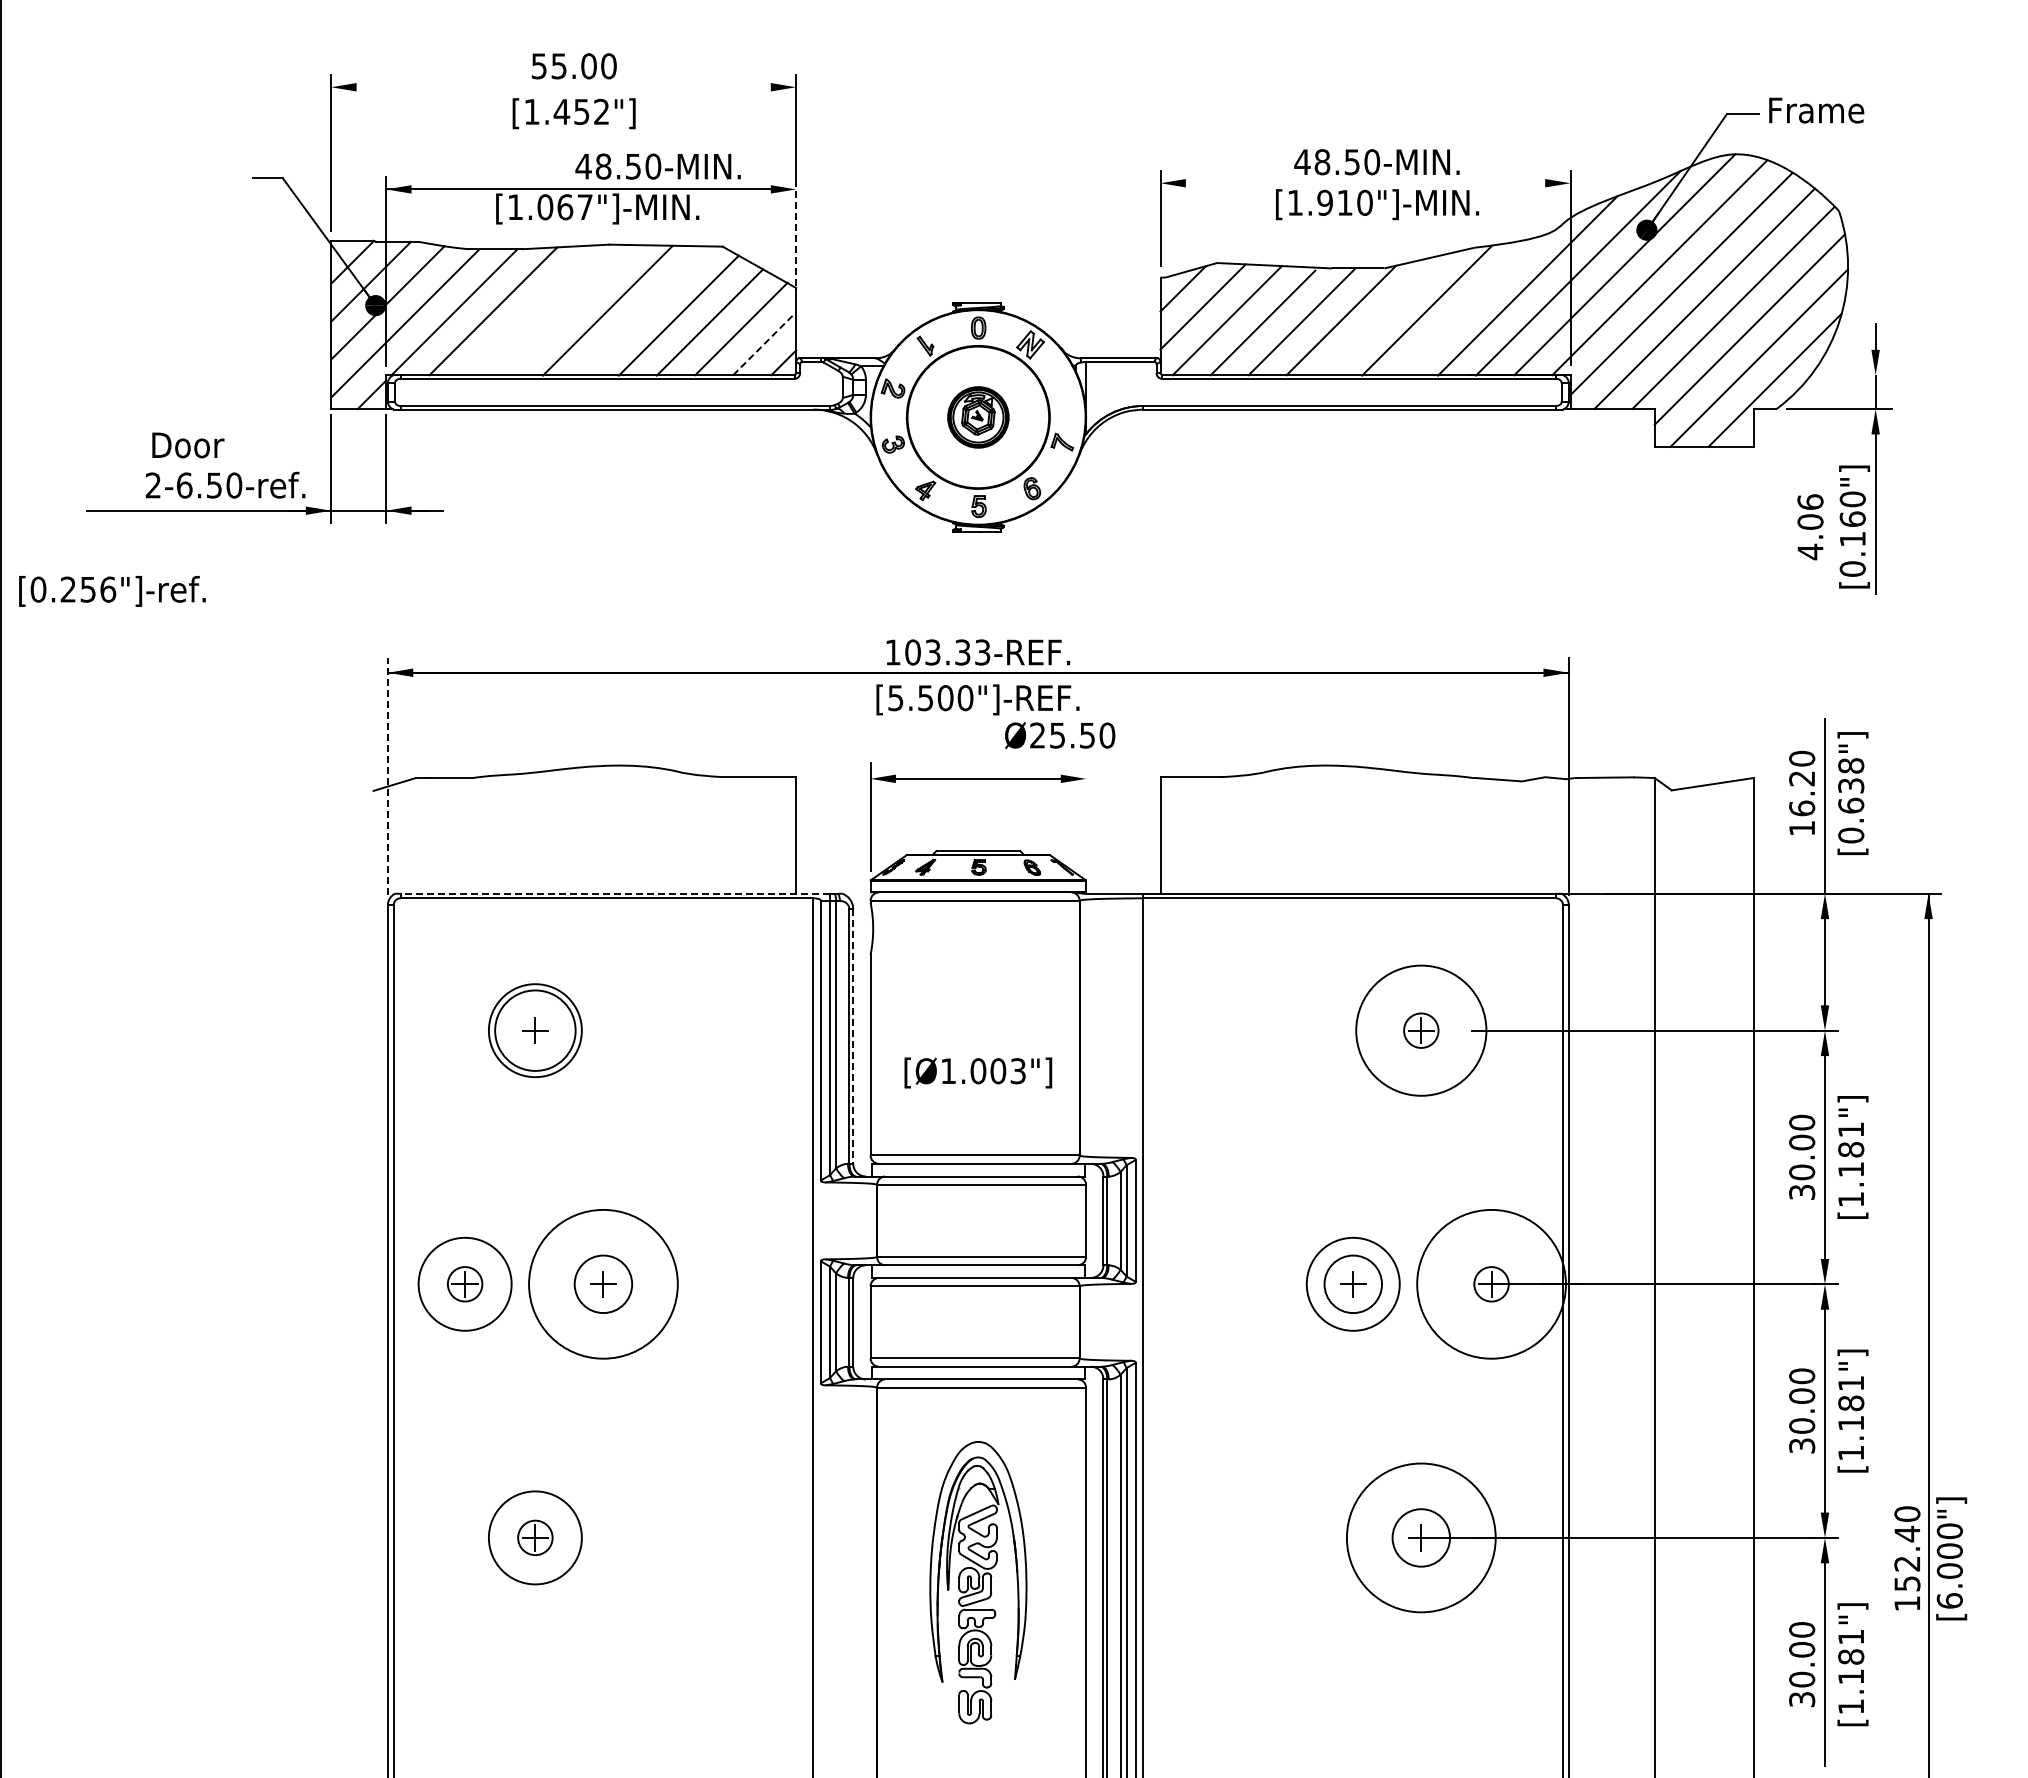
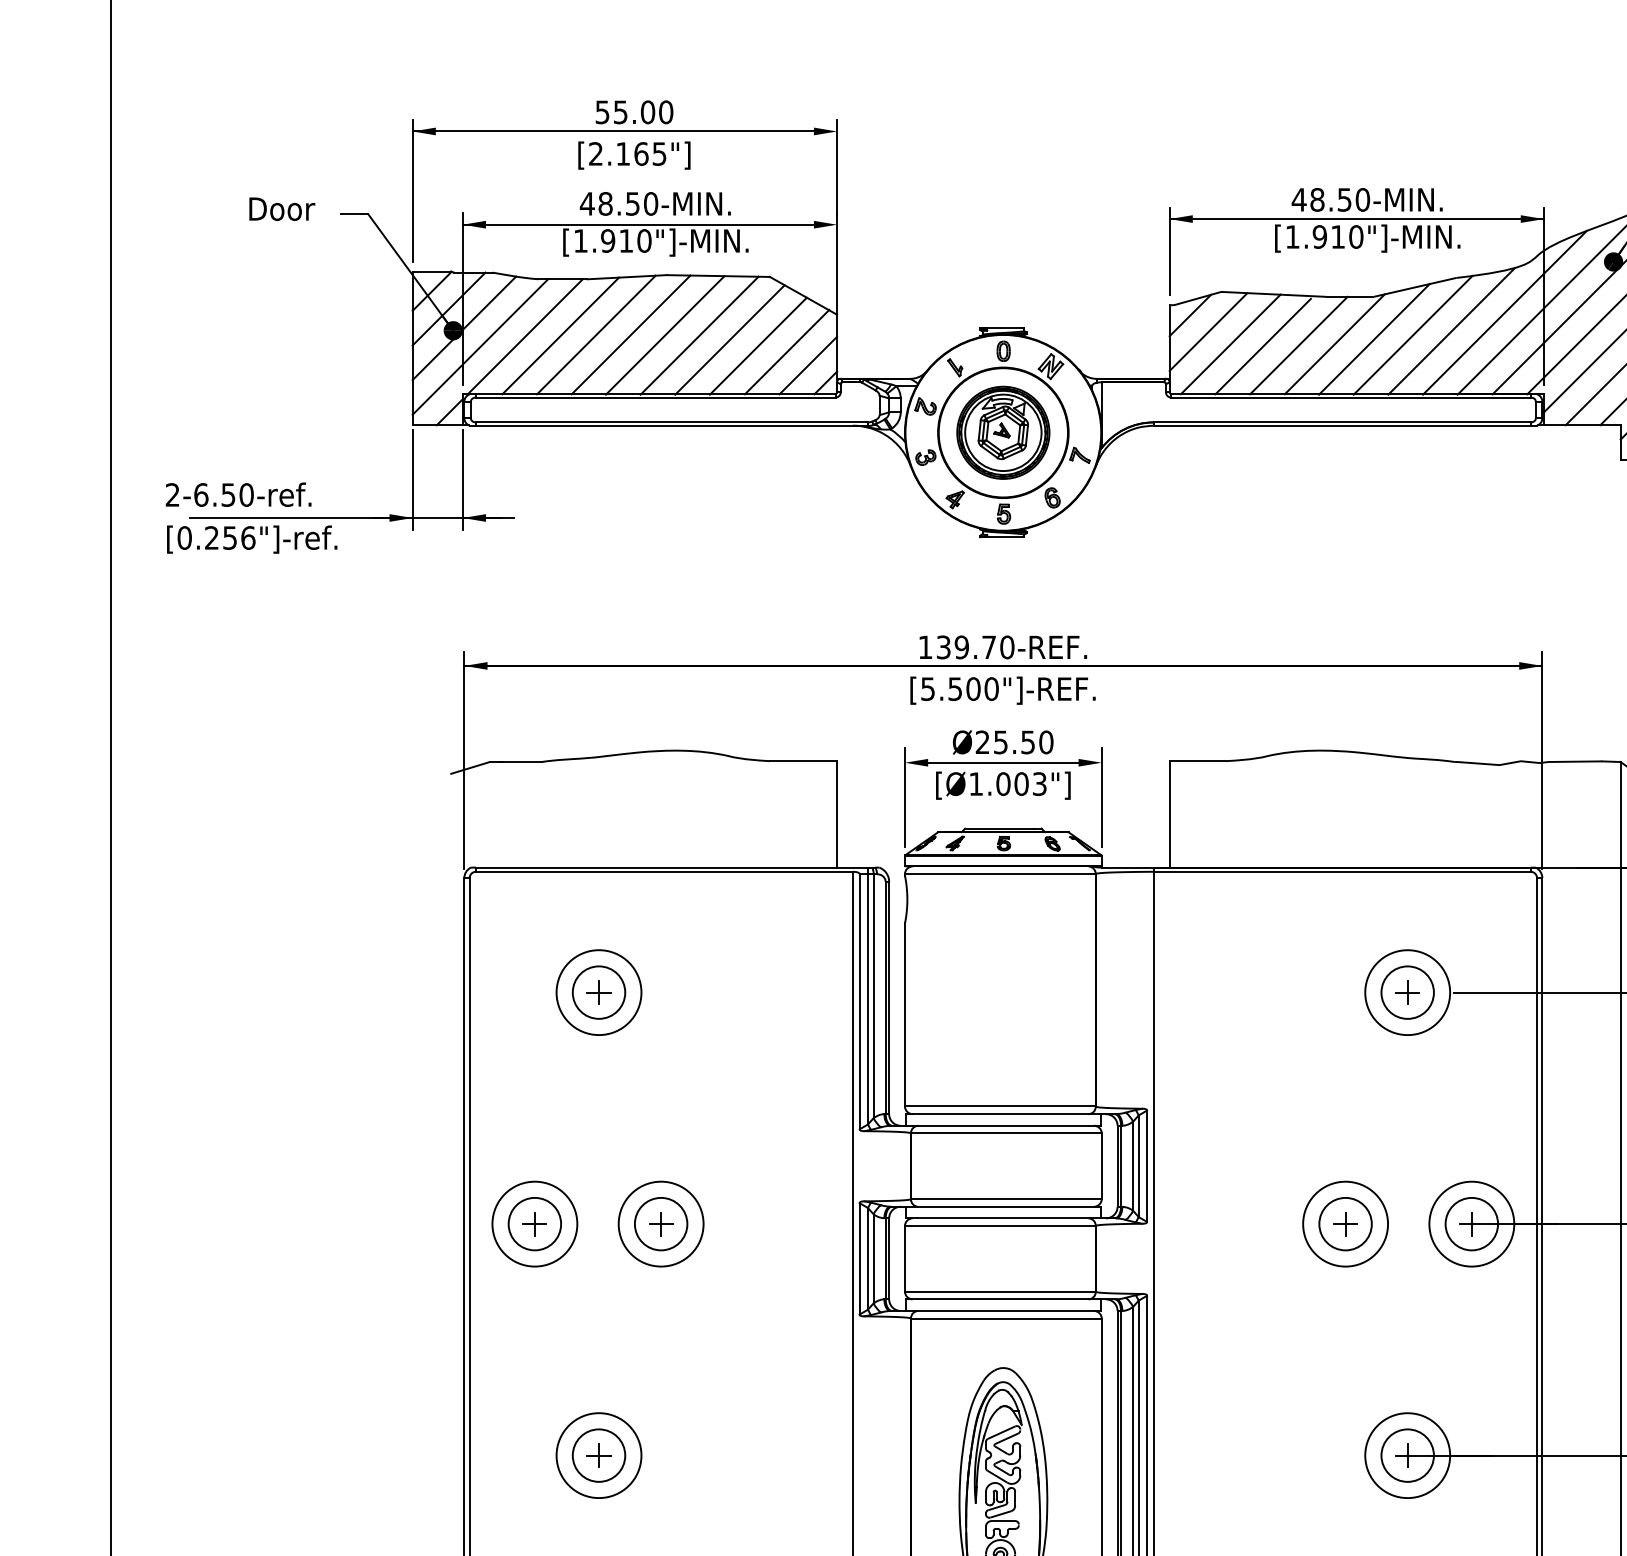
line: (558, 87) -> (620, 131), added
text: (566, 111) -> (627, 153), [1.452"] -> [2.165"]
text: (657, 166) -> (654, 203), moved
line: (1366, 183) -> (1357, 219), added
text: (565, 207) -> (626, 241), [1.067"]-MIN. -> [1.910"]-MIN.
line: (796, 231) -> (837, 263), dashed -> solid
line: (1469, 305) -> (1451, 330), added
line: (532, 310) -> (596, 335), added
line: (570, 310) -> (631, 335), added
line: (645, 310) -> (699, 335), added
line: (1384, 314) -> (1374, 338), added
line: (764, 343) -> (808, 365), dashed -> solid
part: (978, 417) -> (1003, 432), size x1.67
text: (188, 445) -> (282, 209), moved
text: (225, 484) -> (238, 494), moved
text: (112, 591) -> (252, 539), moved
text: (947, 652) -> (975, 647), 103.33-REF. -> 139.70-REF.
text: (1060, 735) -> (1003, 742), moved
line: (387, 776) -> (464, 760), dashed -> solid
line: (1086, 816) -> (1102, 797), added
line: (615, 893) -> (672, 867), dashed -> solid
circle: (535, 1030) -> (599, 992), size x0.71
circle: (1420, 1030) -> (1406, 992), size x0.71
circle: (1421, 1030) -> (1407, 992), size x1.67
line: (853, 1037) -> (889, 998), dashed -> solid
text: (978, 1072) -> (1003, 785), moved
circle: (602, 1283) -> (660, 1223), size x0.62
circle: (1491, 1283) -> (1471, 1223), size x0.62
circle: (464, 1284) -> (534, 1224), size x1.67
circle: (1491, 1284) -> (1471, 1224), size x1.67
circle: (535, 1537) -> (599, 1455), size x1.67
circle: (1420, 1537) -> (1406, 1455), size x0.62

